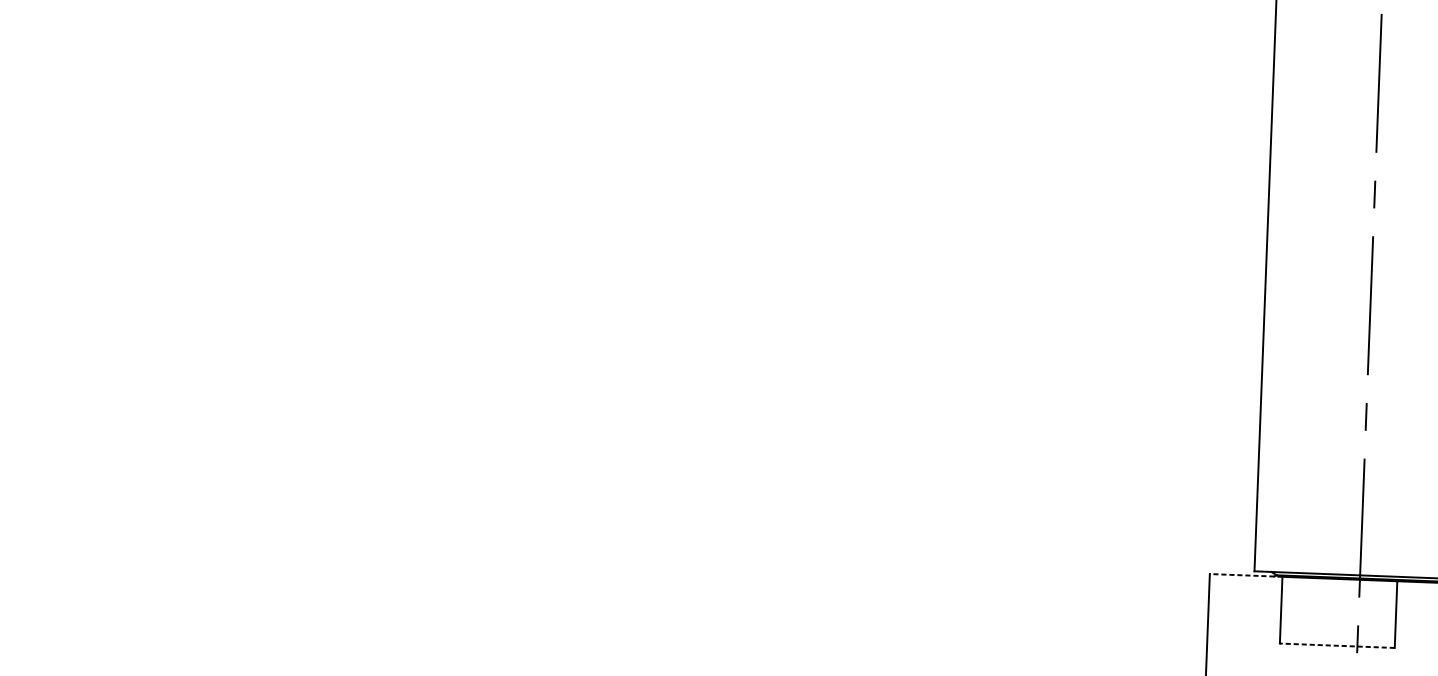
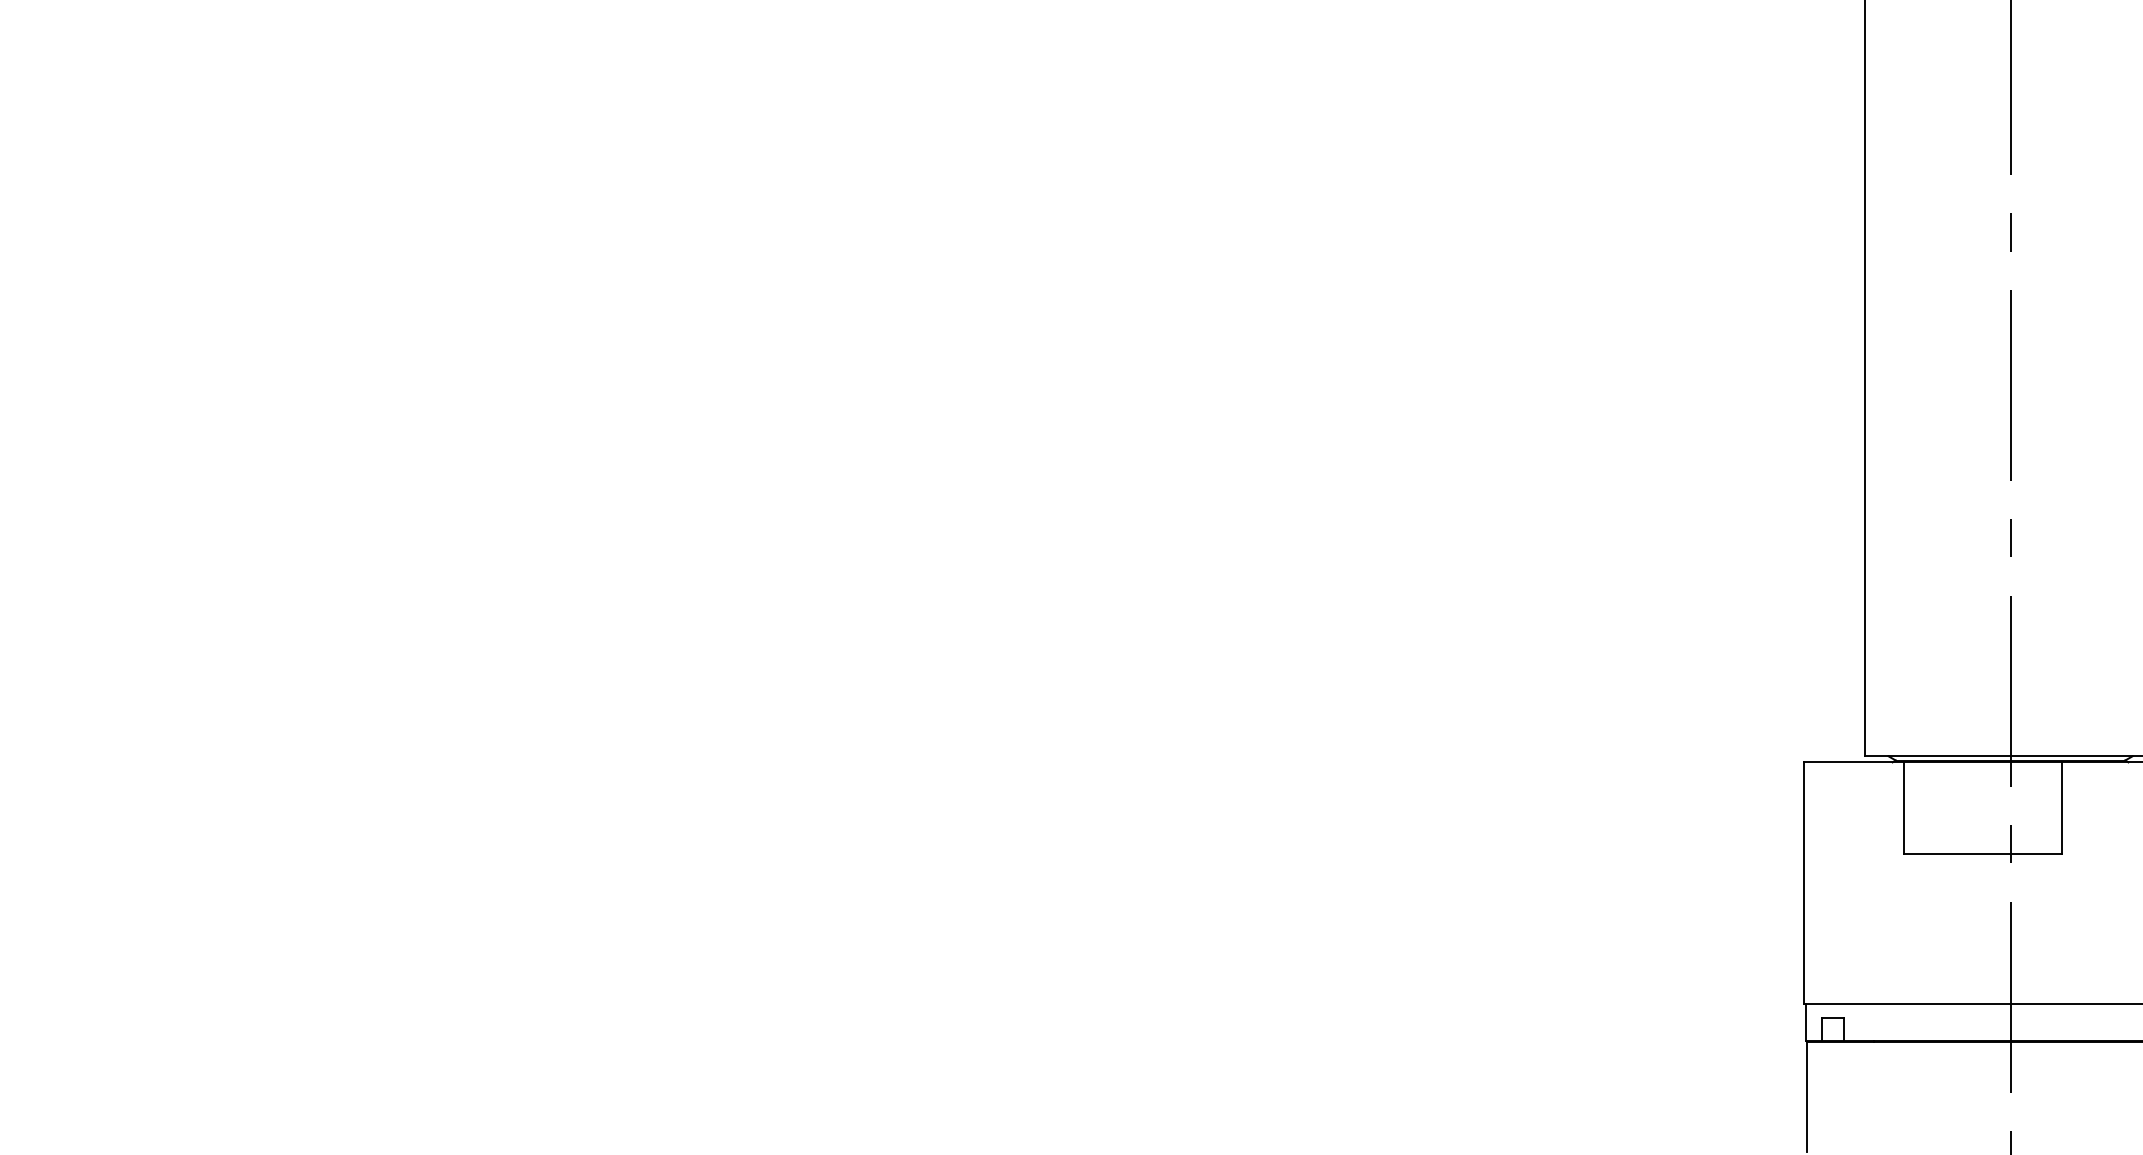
line: (1245, 575) -> (1853, 762), dashed -> solid
line: (1337, 646) -> (1982, 854), dashed -> solid

